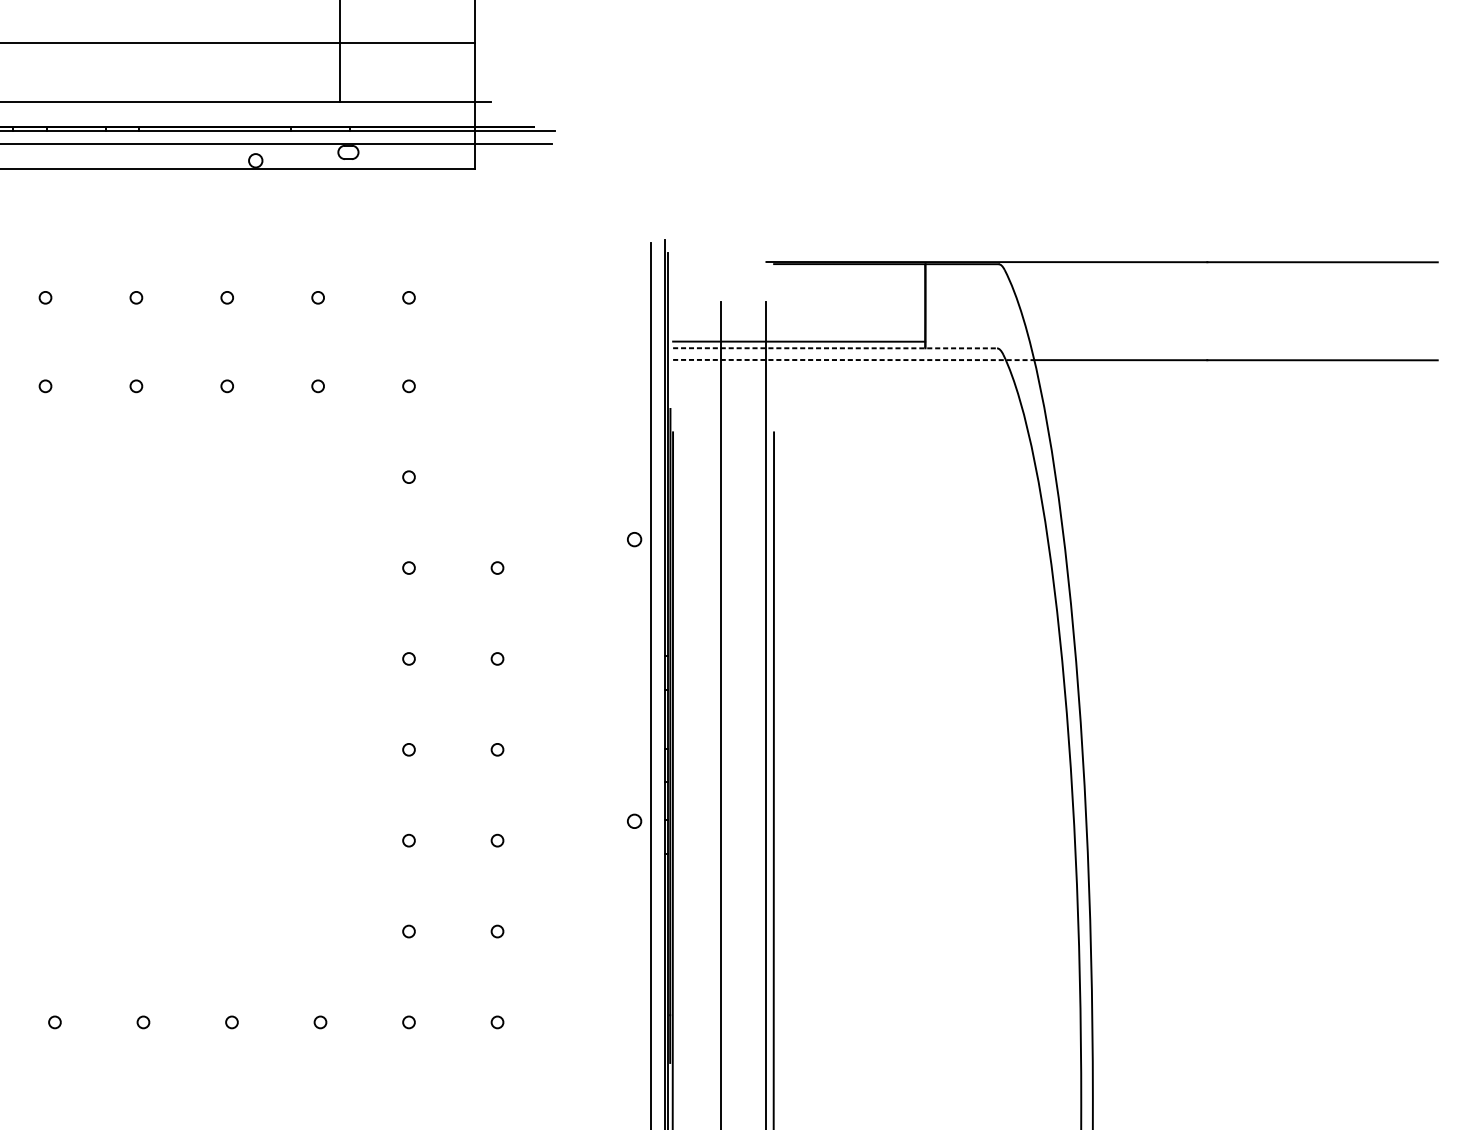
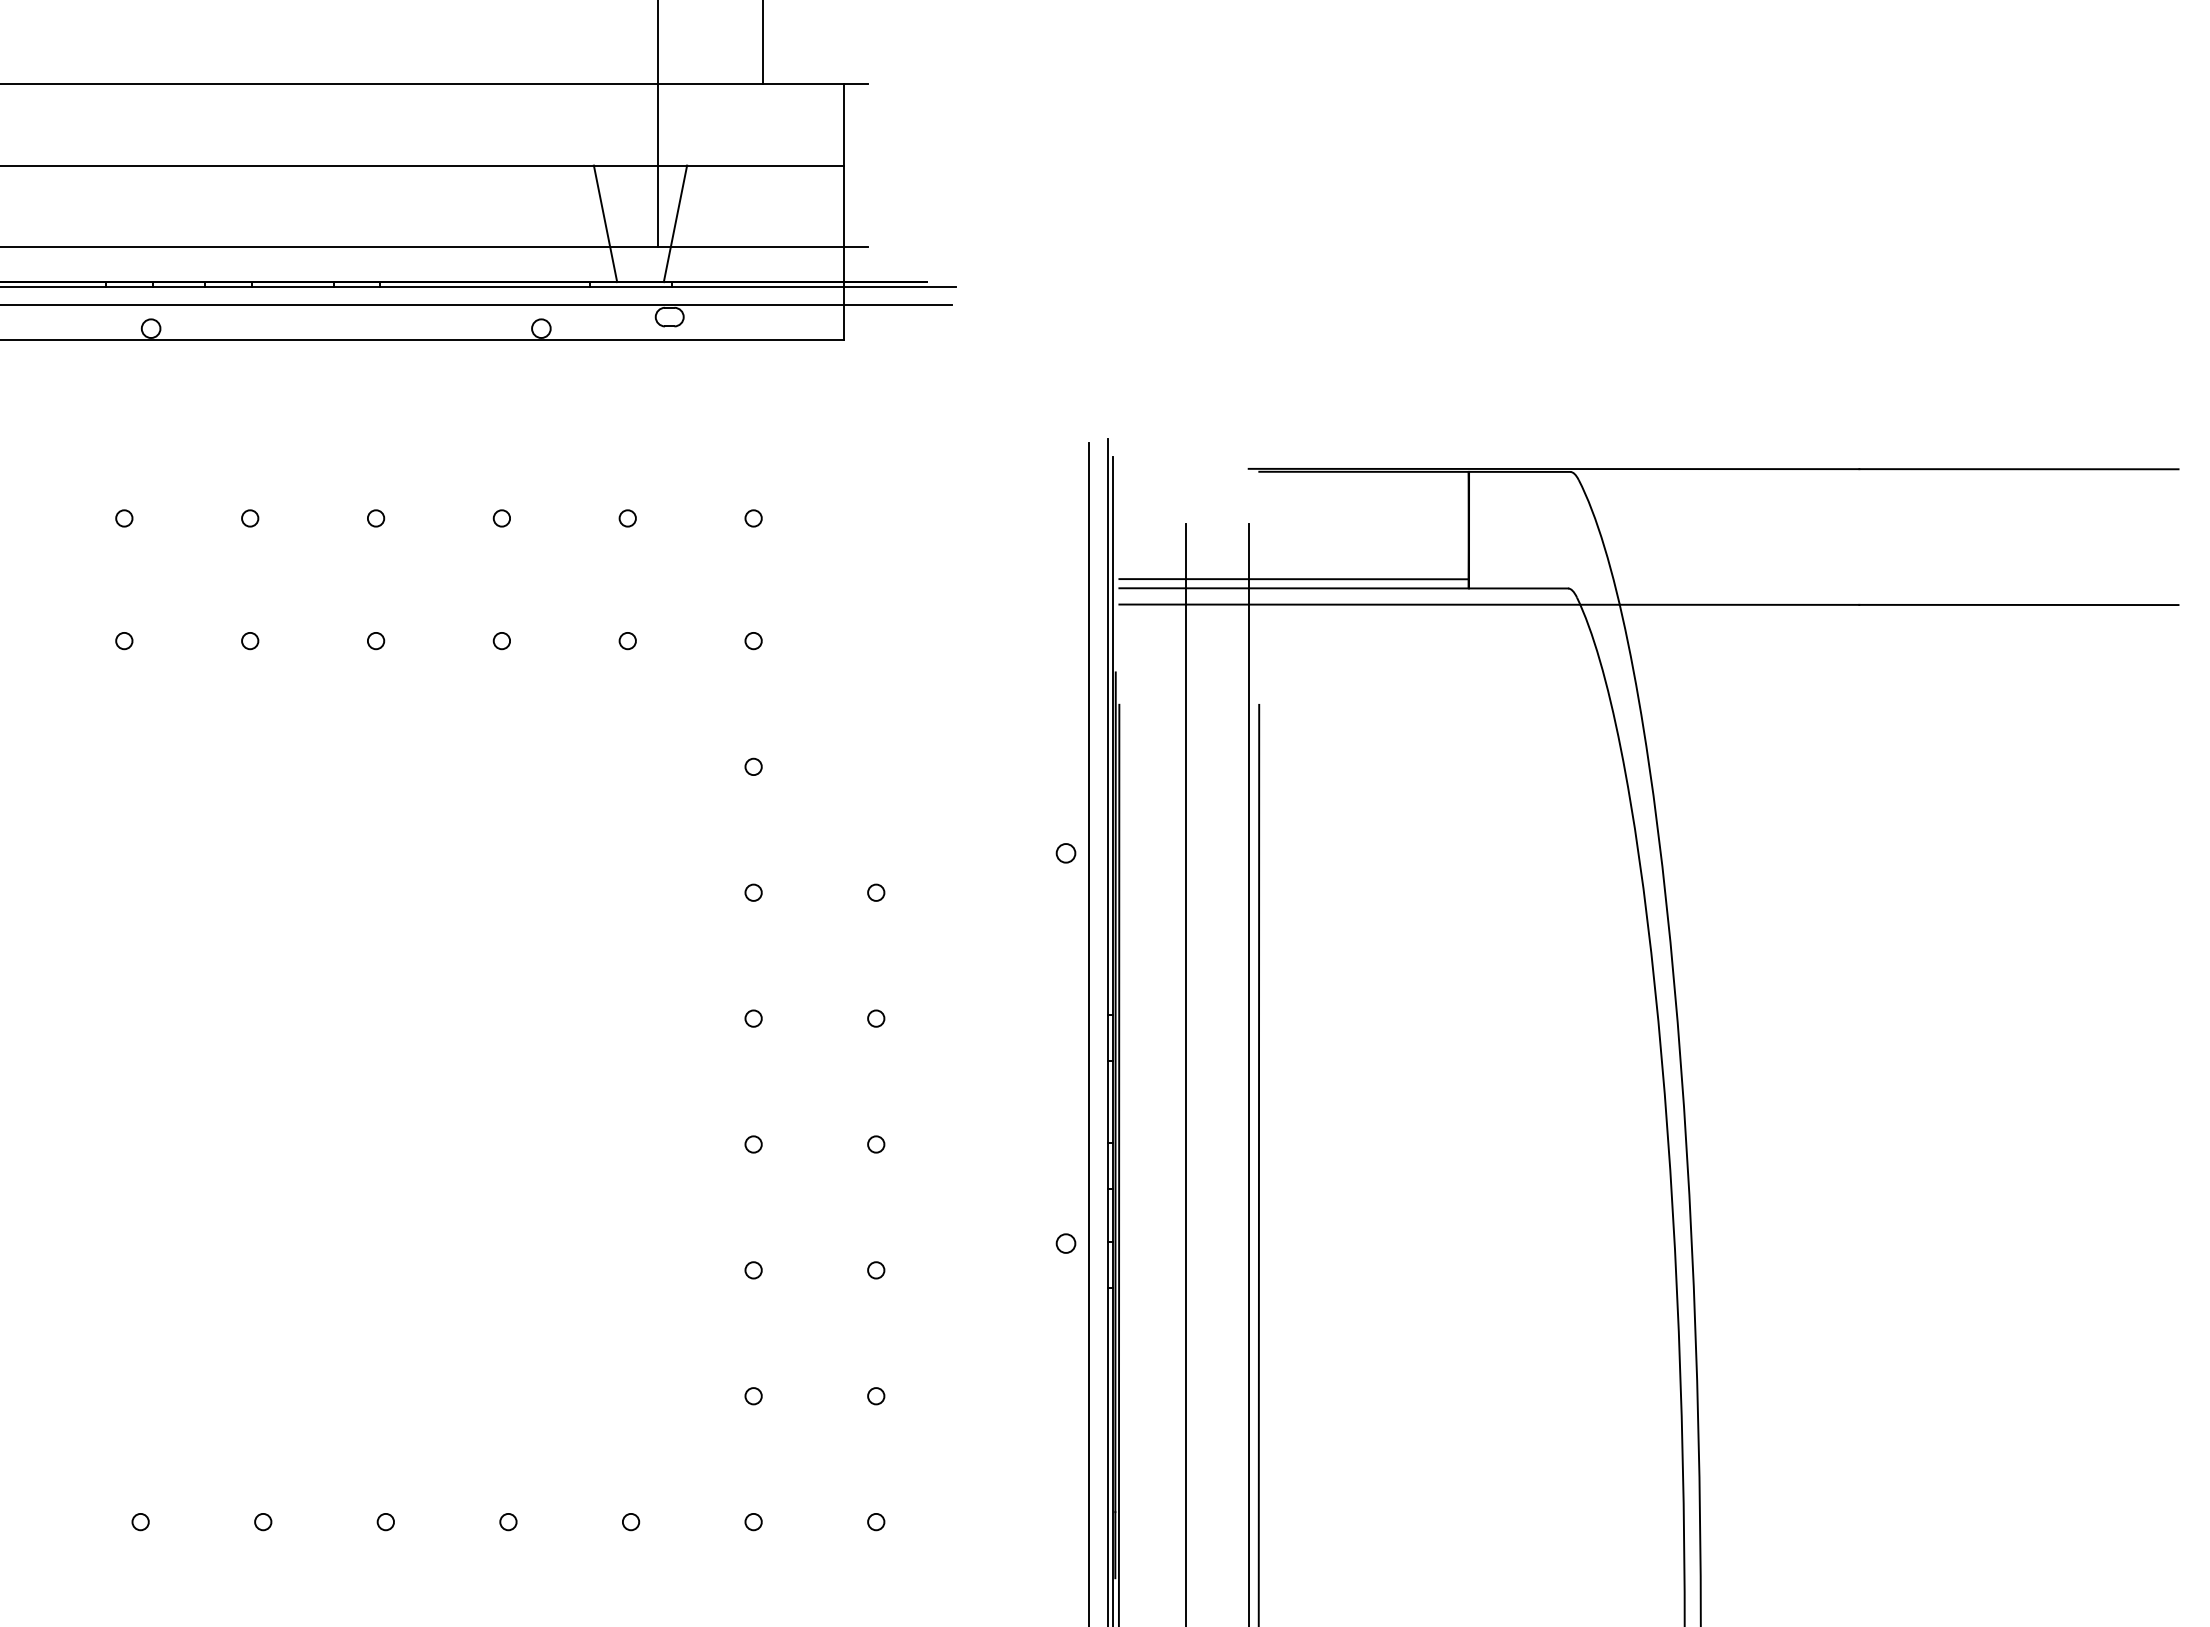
line: (302, 84) -> (605, 223), added
line: (352, 84) -> (675, 223), added
line: (835, 348) -> (1344, 588), dashed -> solid
line: (854, 359) -> (1370, 604), dashed -> solid

